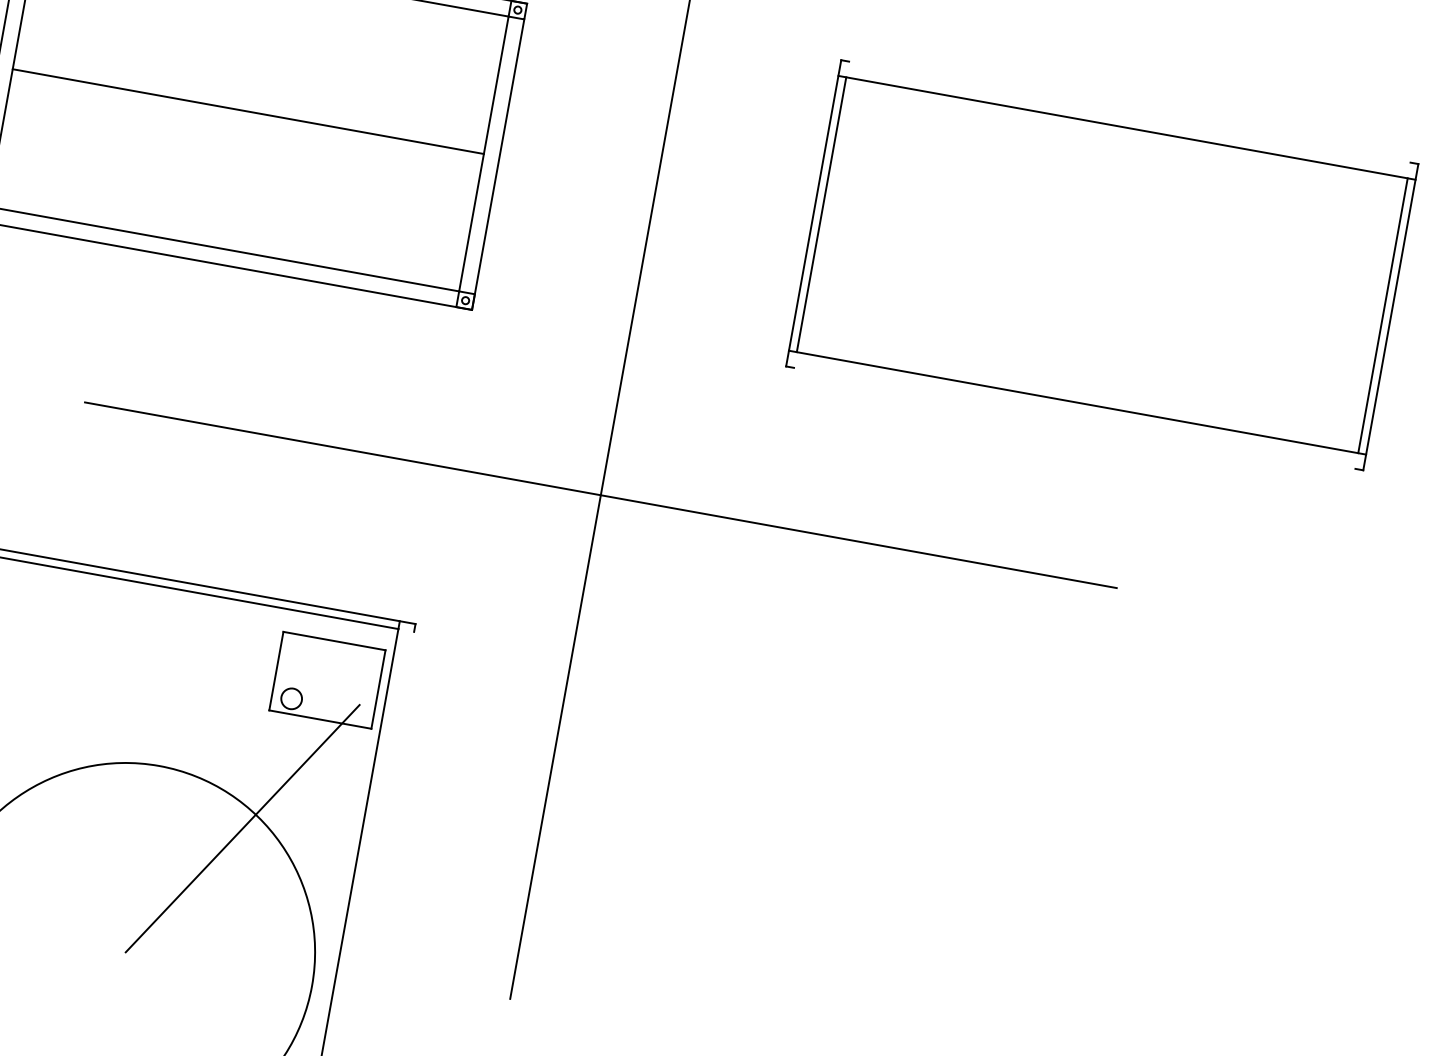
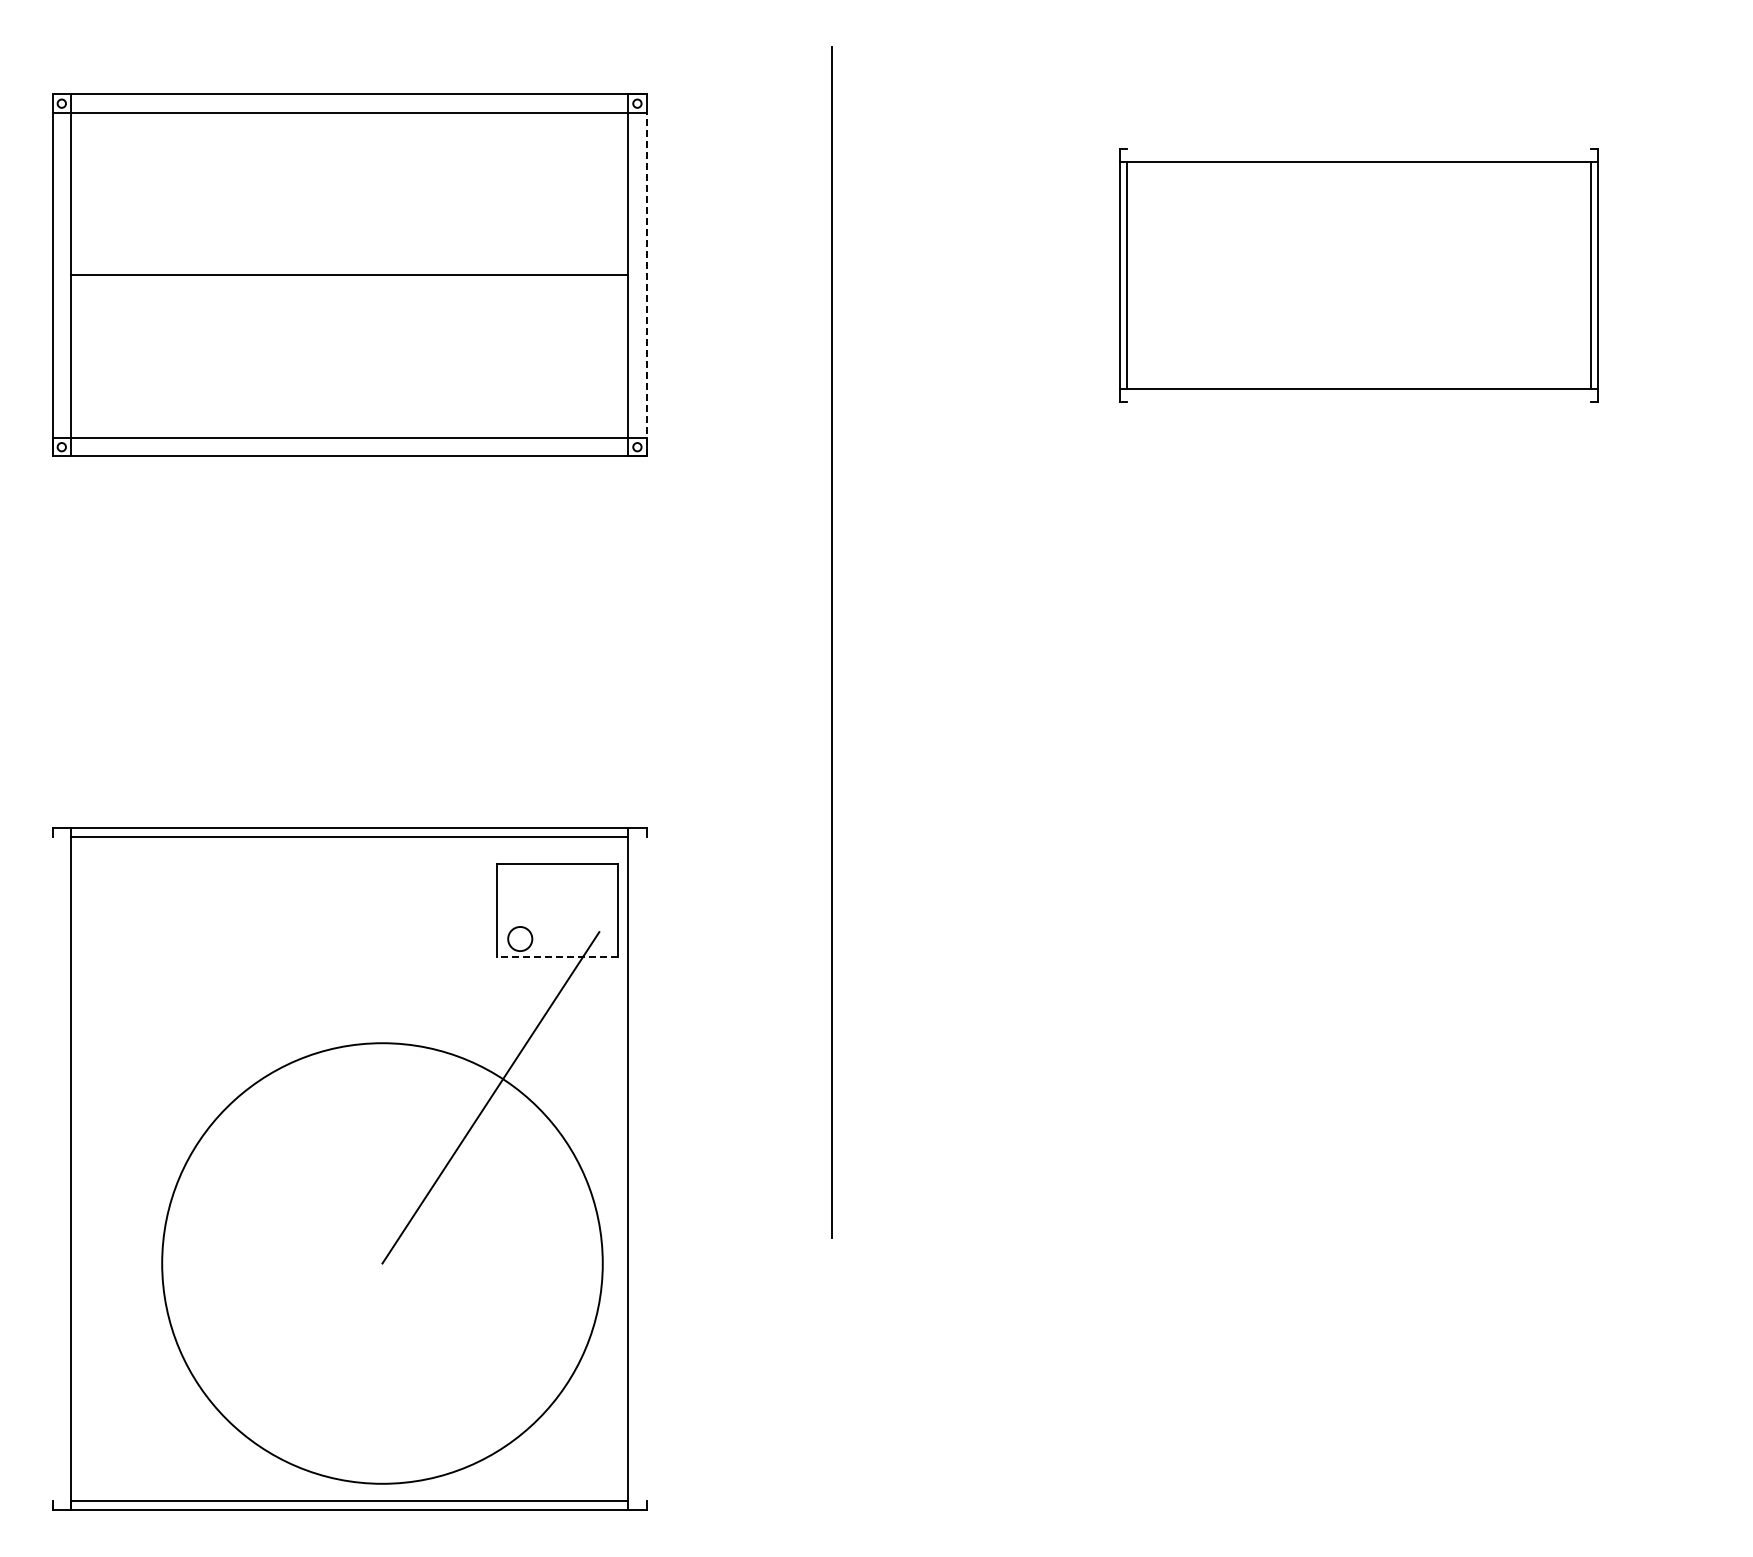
line: (498, 164) -> (646, 284), solid -> dashed
part: (1101, 264) -> (1358, 274), size x0.7
line: (600, 495) -> (832, 642), removed
line: (319, 719) -> (556, 956), solid -> dashed

